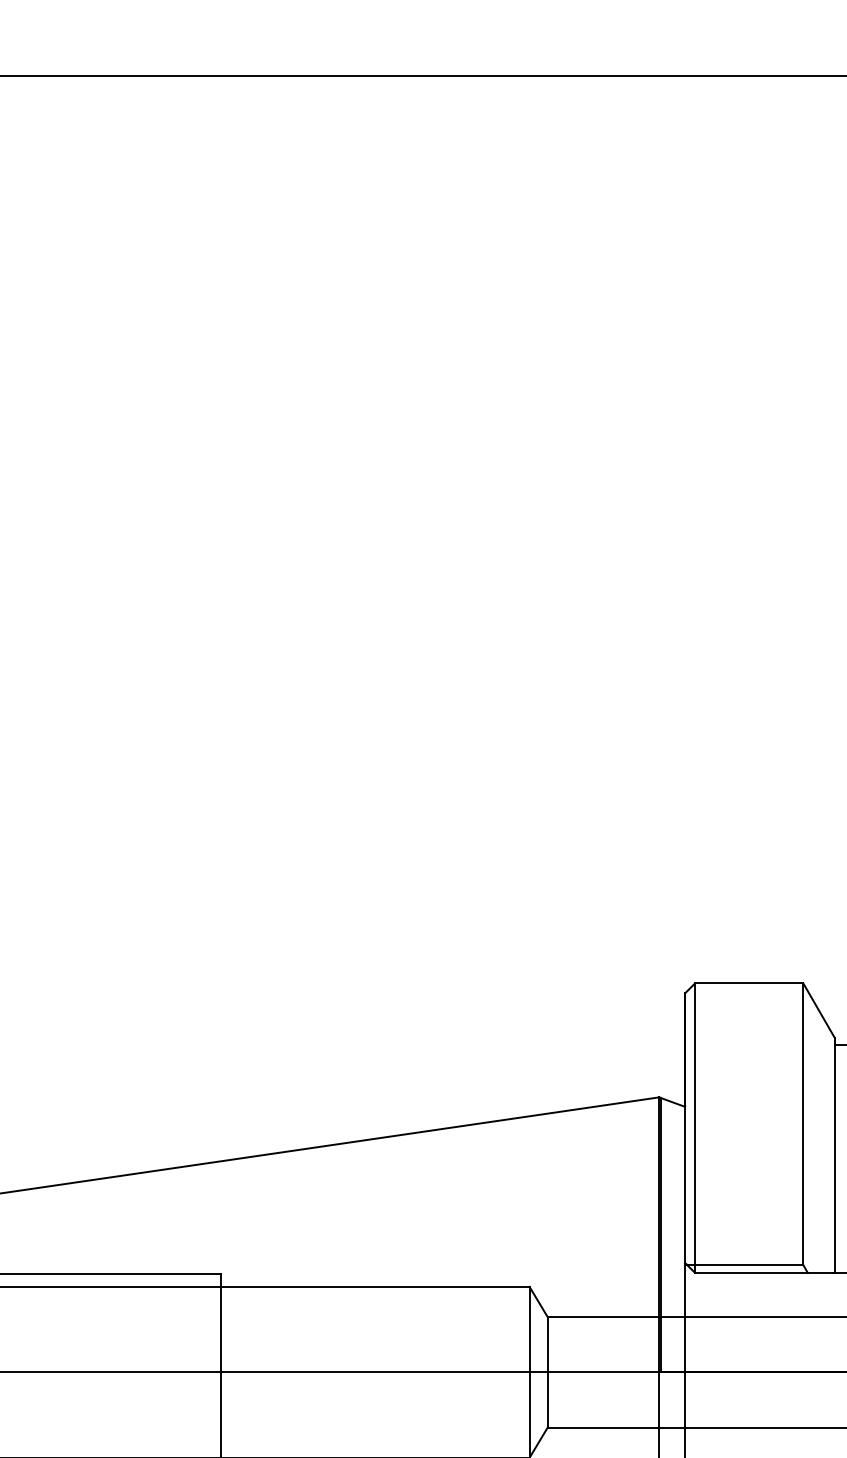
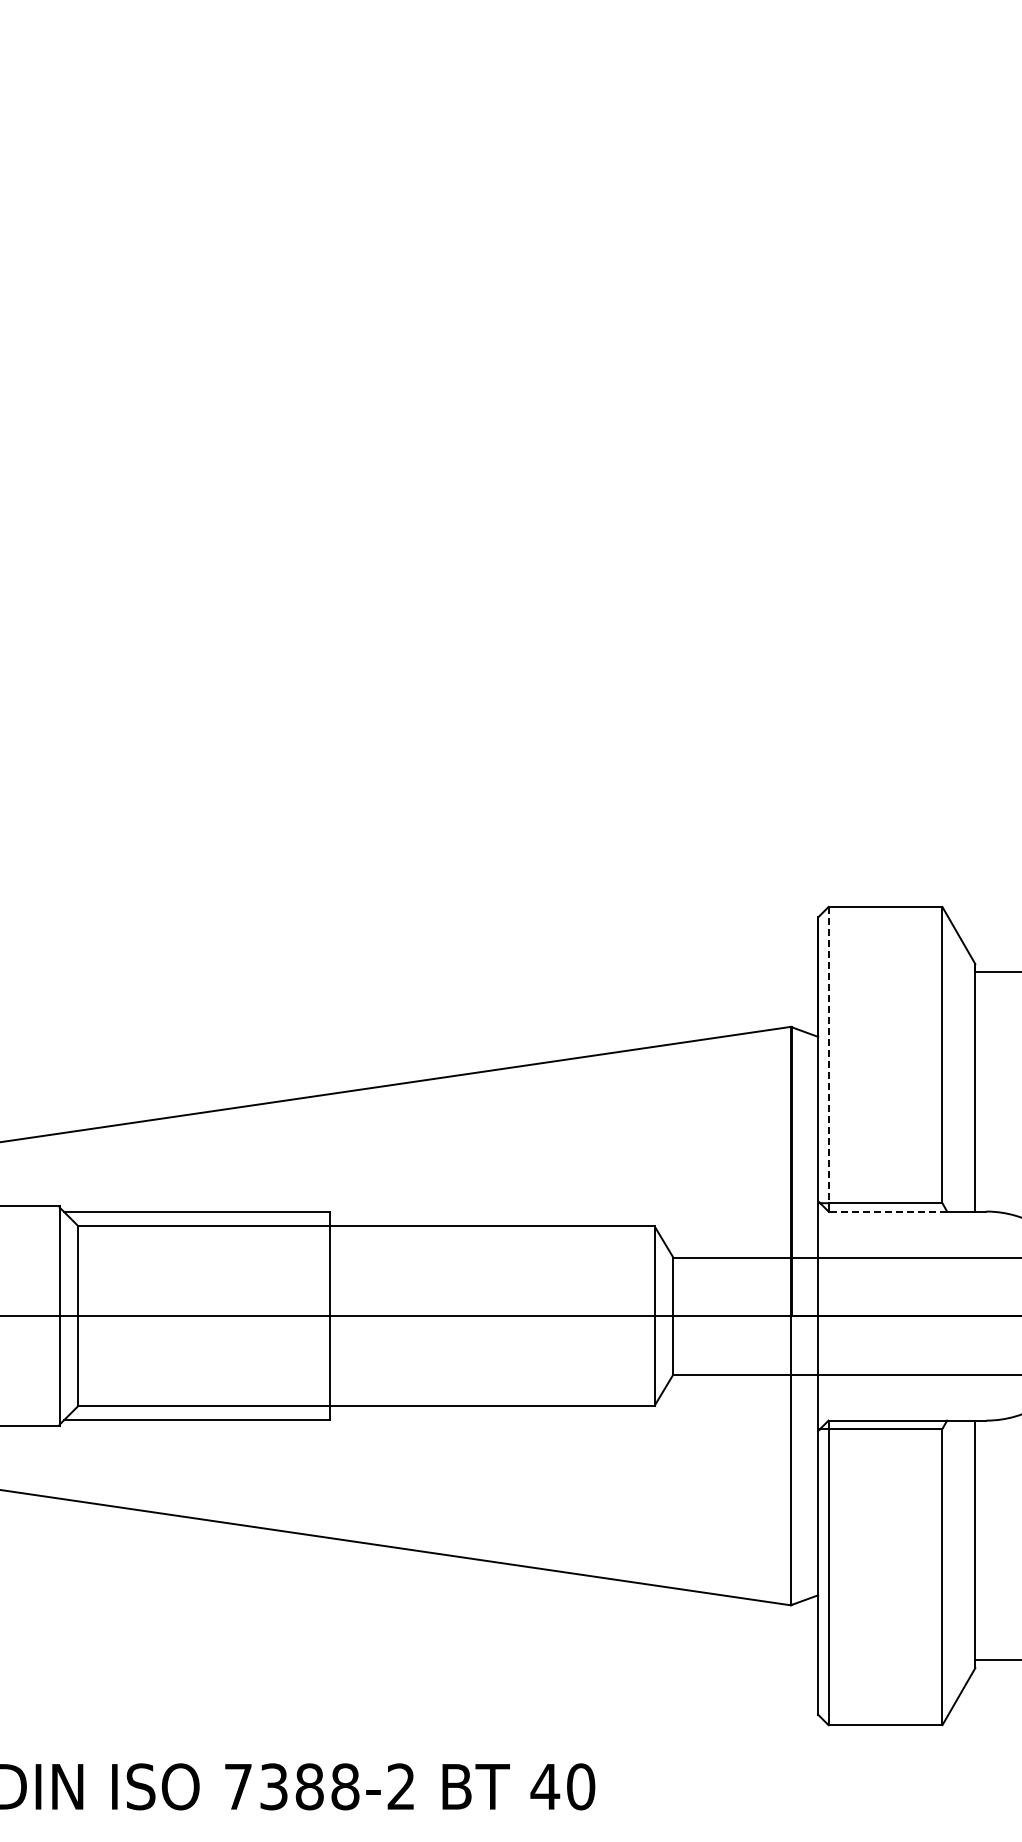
line: (695, 1124) -> (828, 1055), solid -> dashed
line: (751, 1272) -> (887, 1211), solid -> dashed

